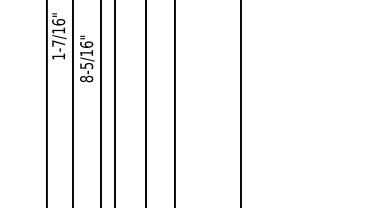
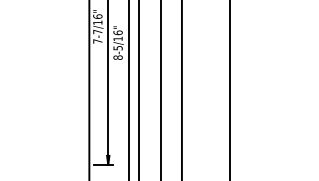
text: (58, 56) -> (97, 41), 1-7/16" -> 7-7/16"

